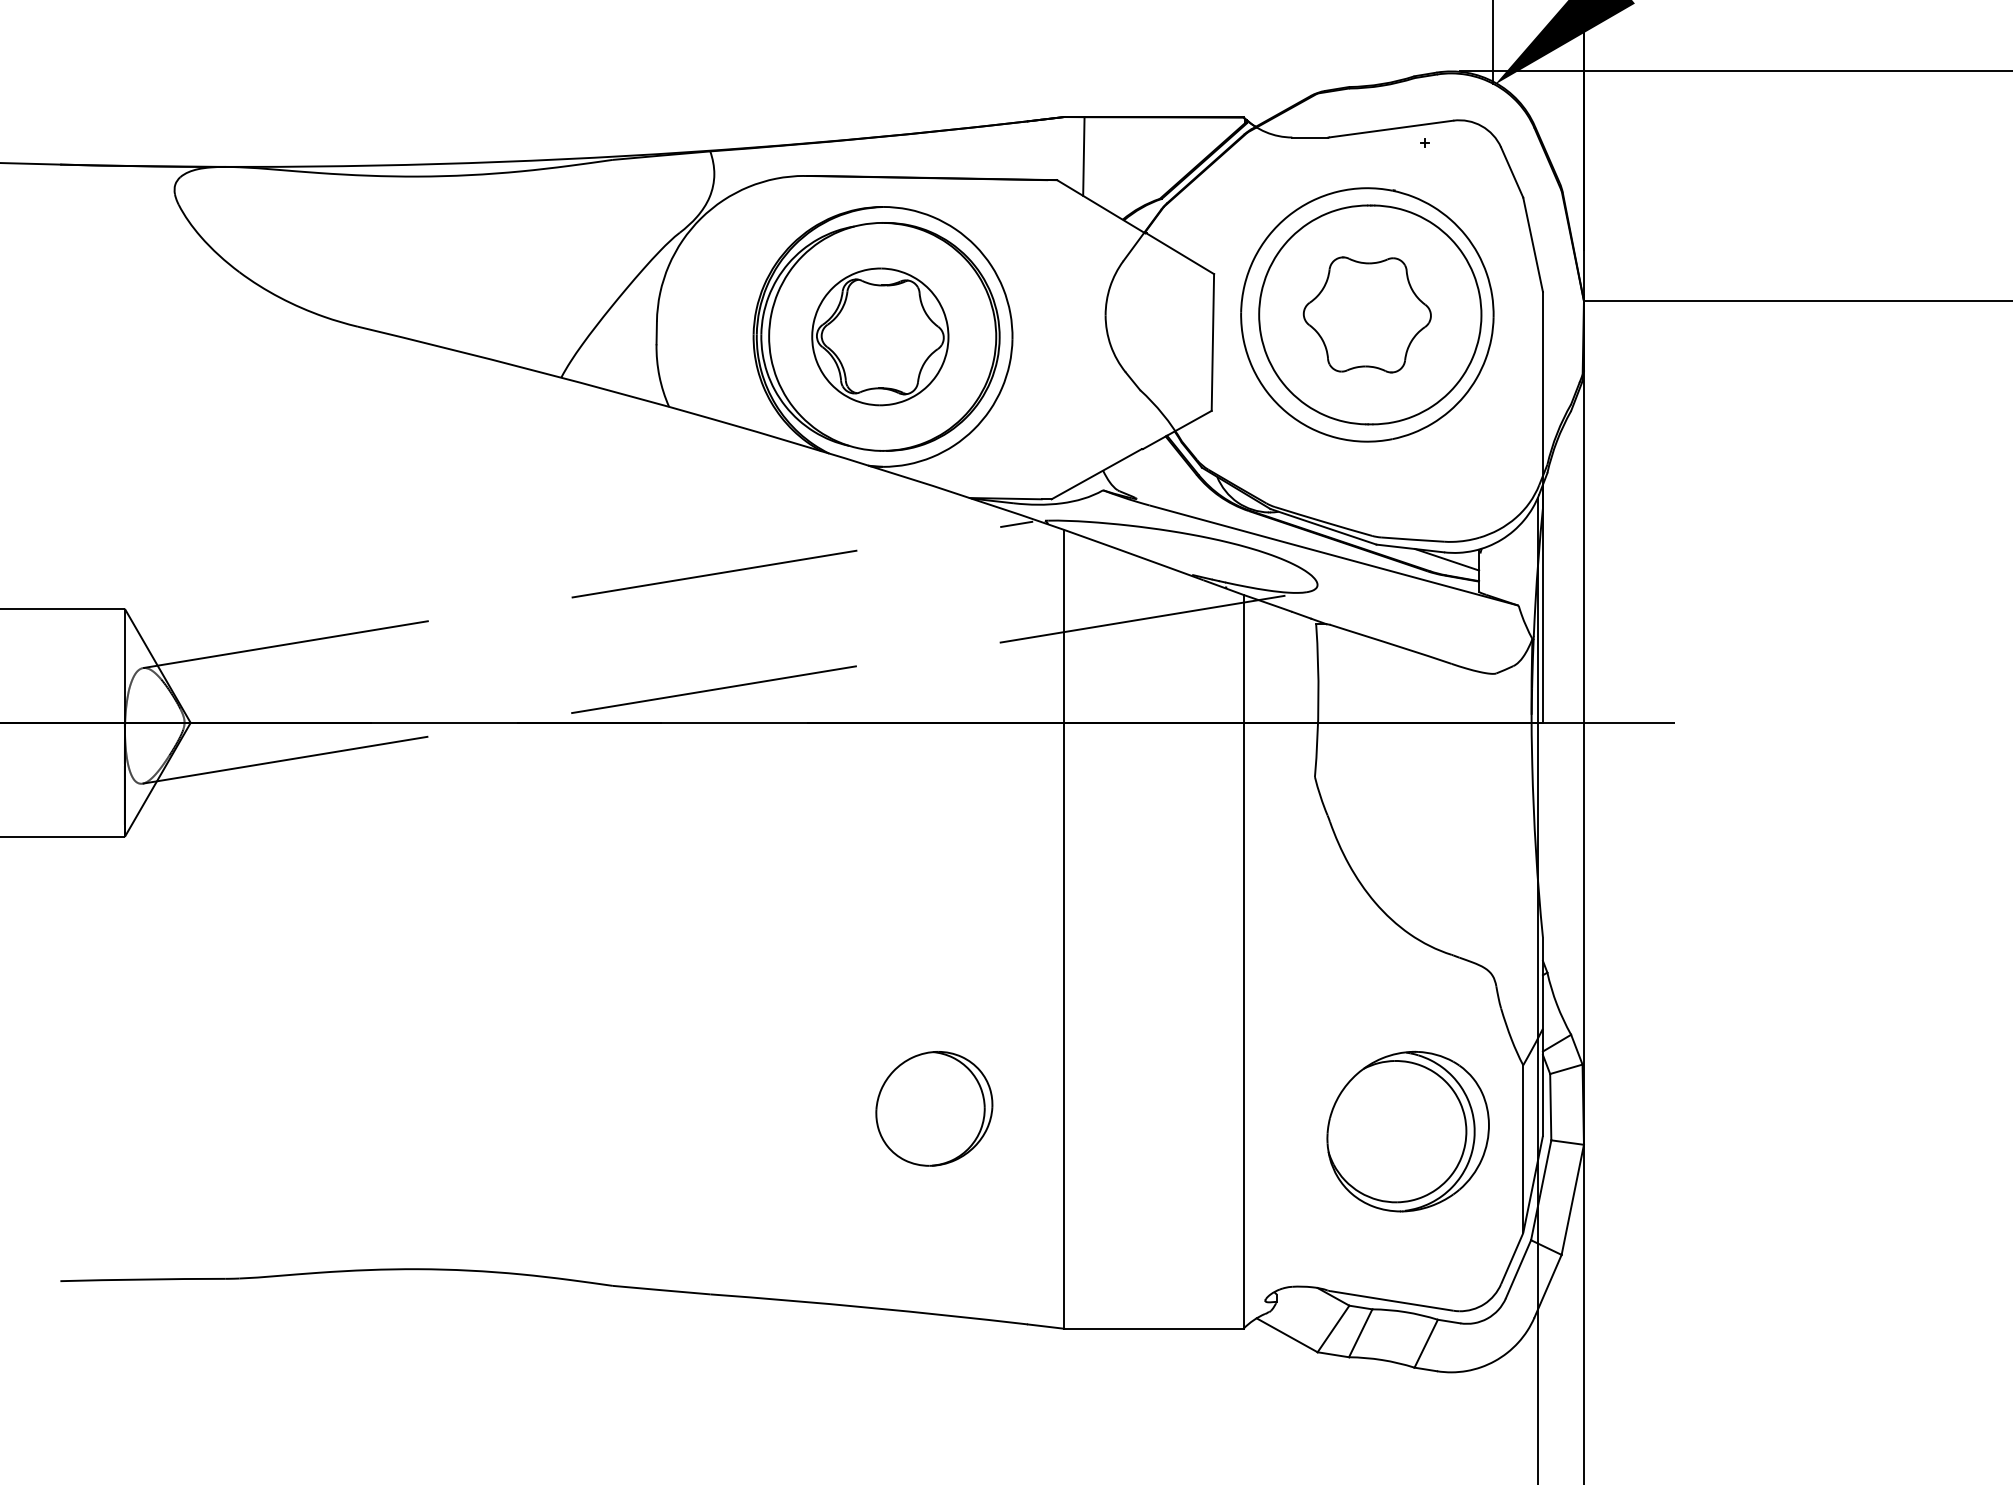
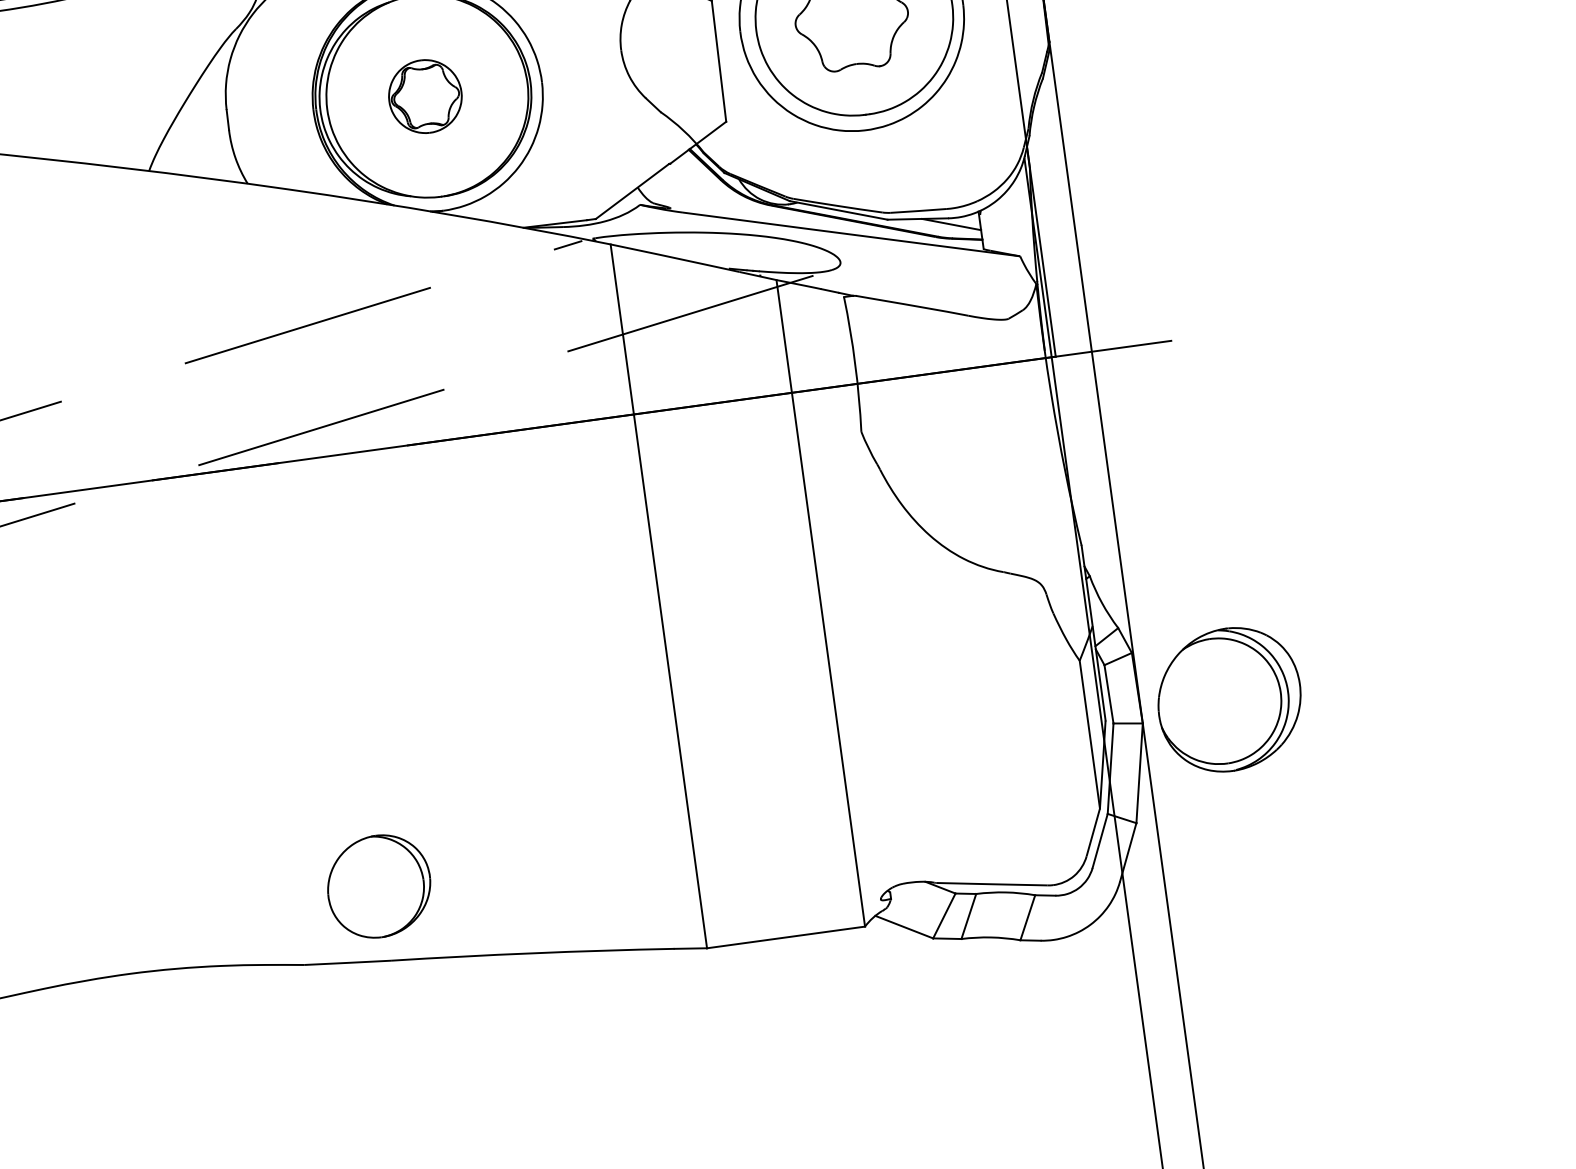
part: (880, 336) -> (425, 96), size x0.6
part: (934, 1108) -> (379, 886), moved
part: (1407, 1131) -> (1228, 699), moved

